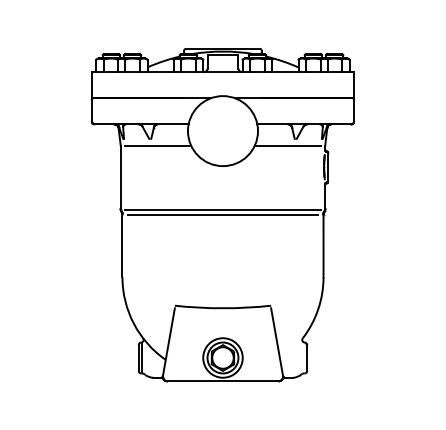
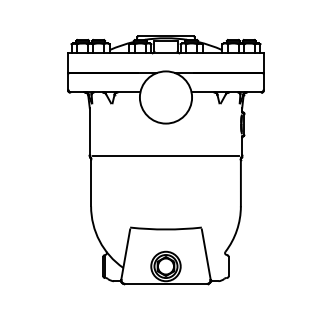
line: (157, 145) -> (117, 108), removed
line: (286, 145) -> (213, 108), removed
line: (222, 214) -> (165, 159), removed

